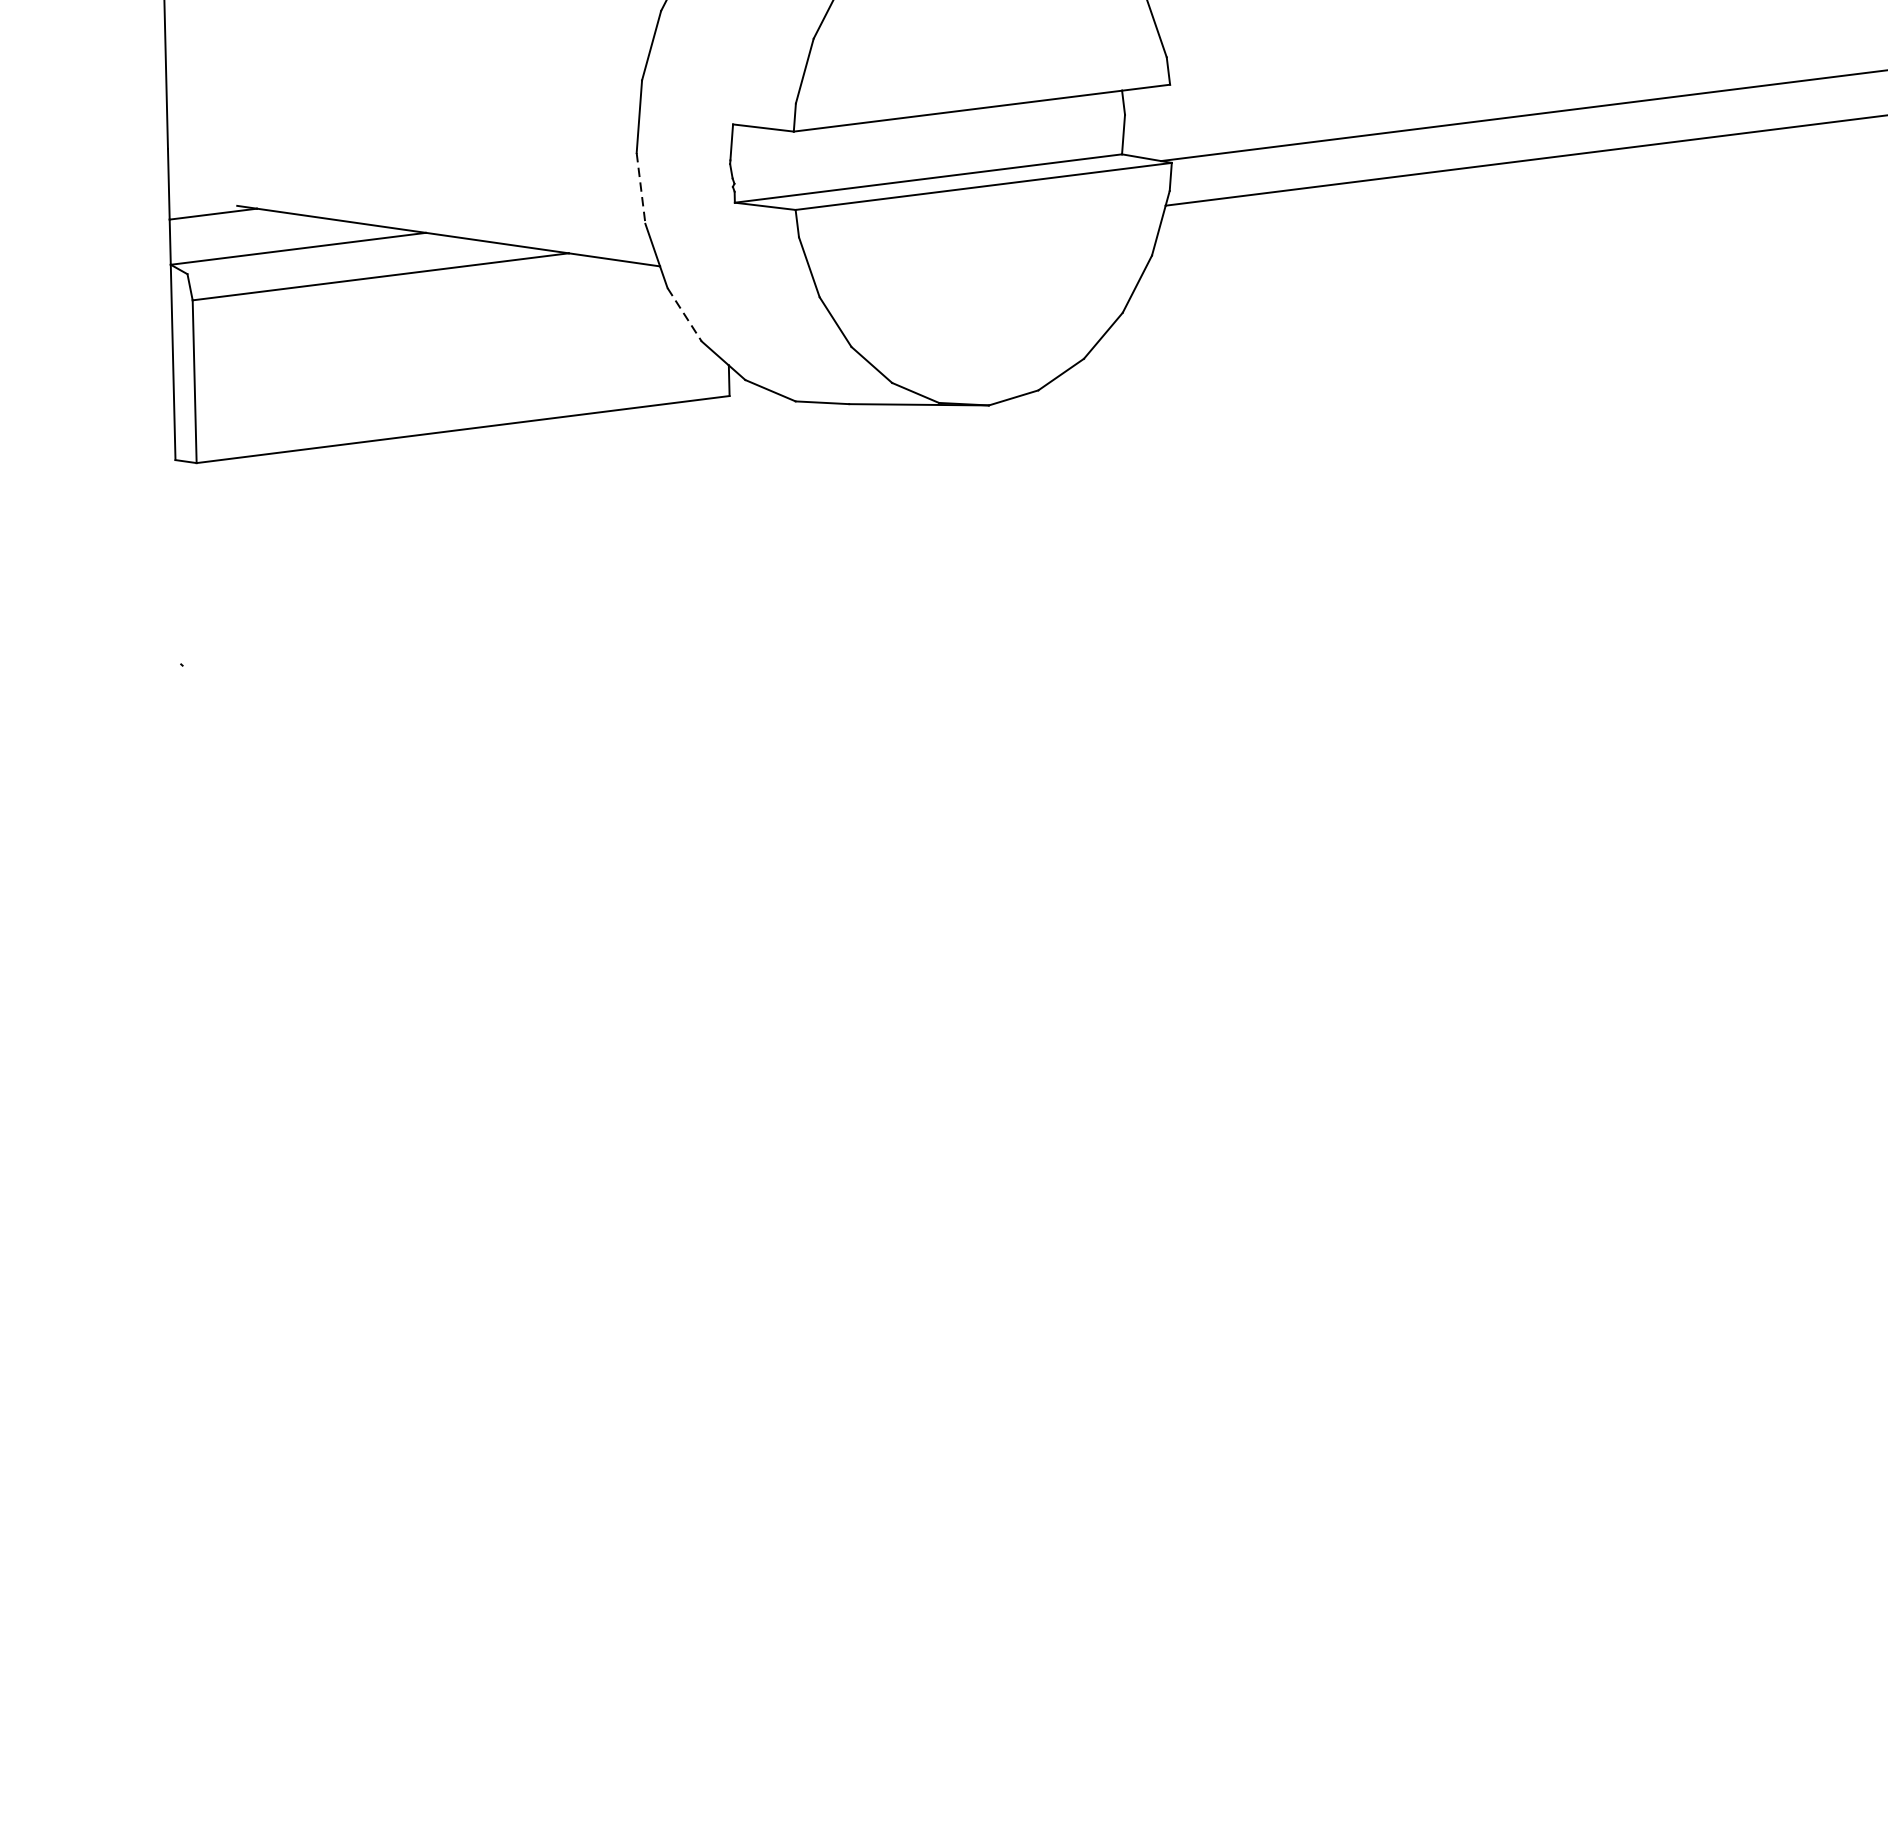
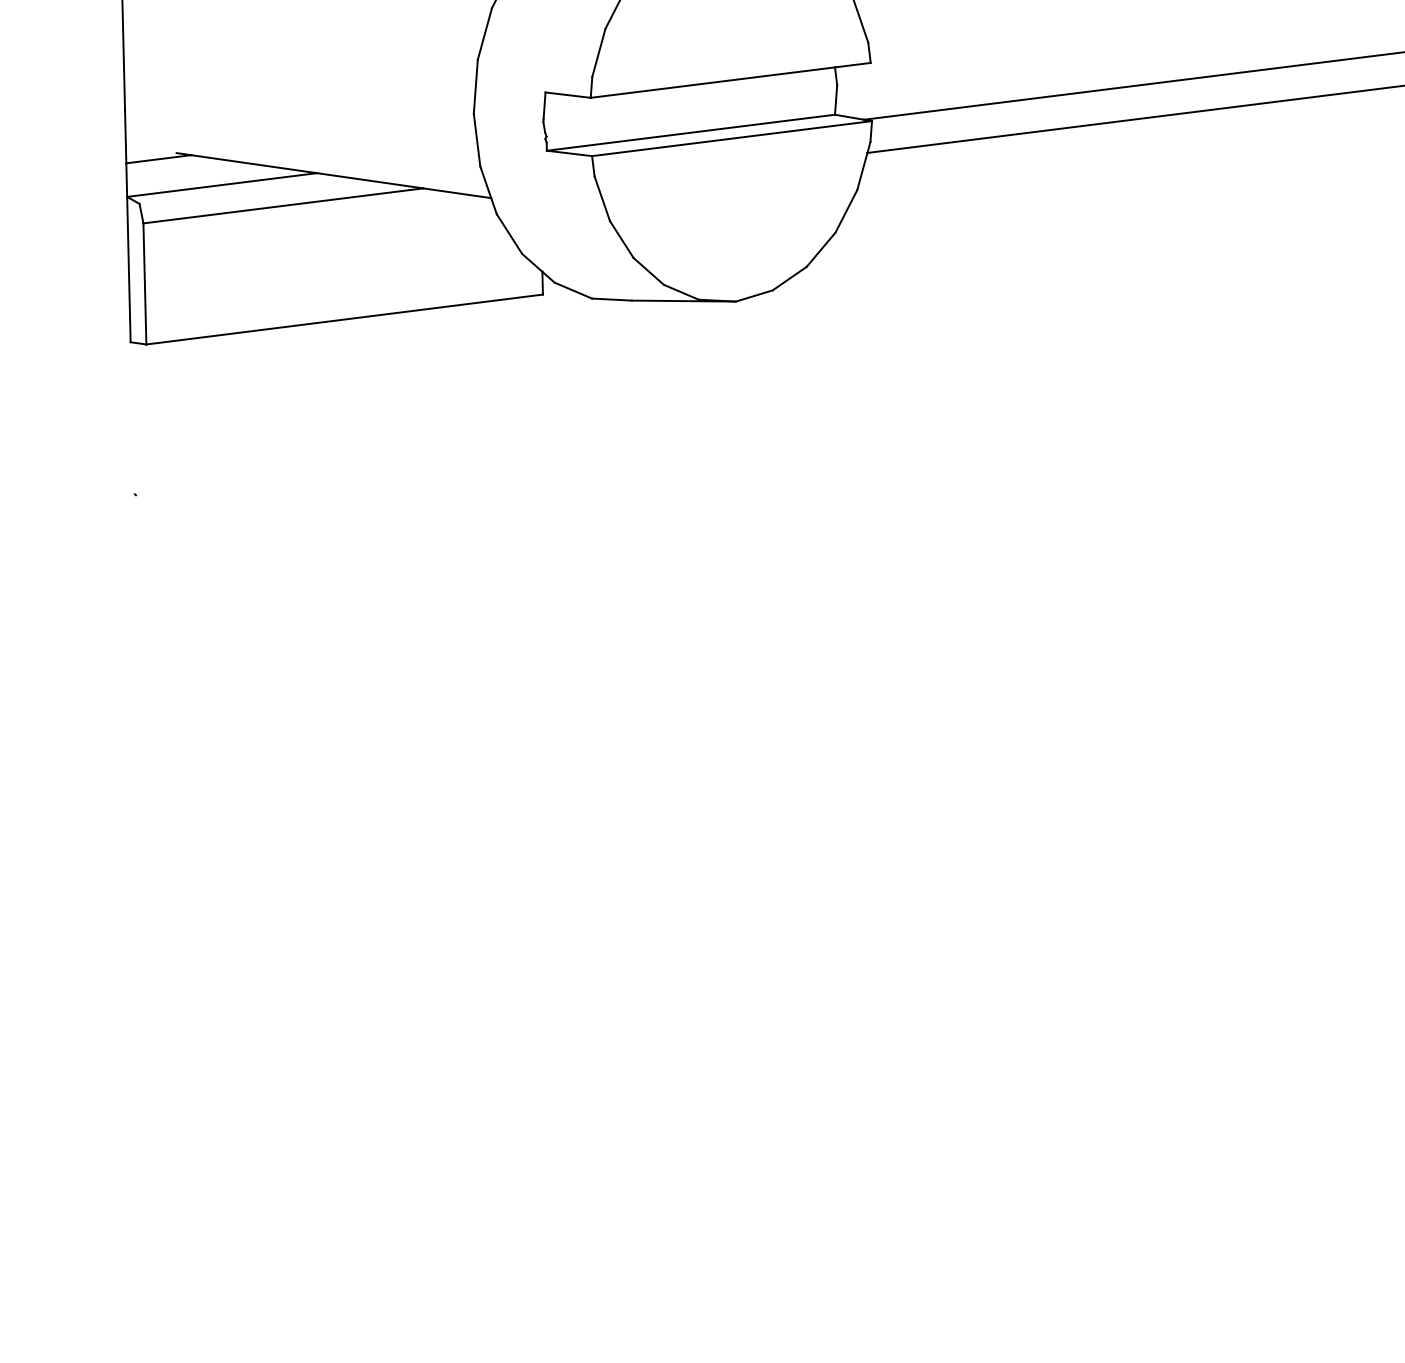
line: (641, 188) -> (477, 140), dashed -> solid
line: (684, 315) -> (509, 234), dashed -> solid

